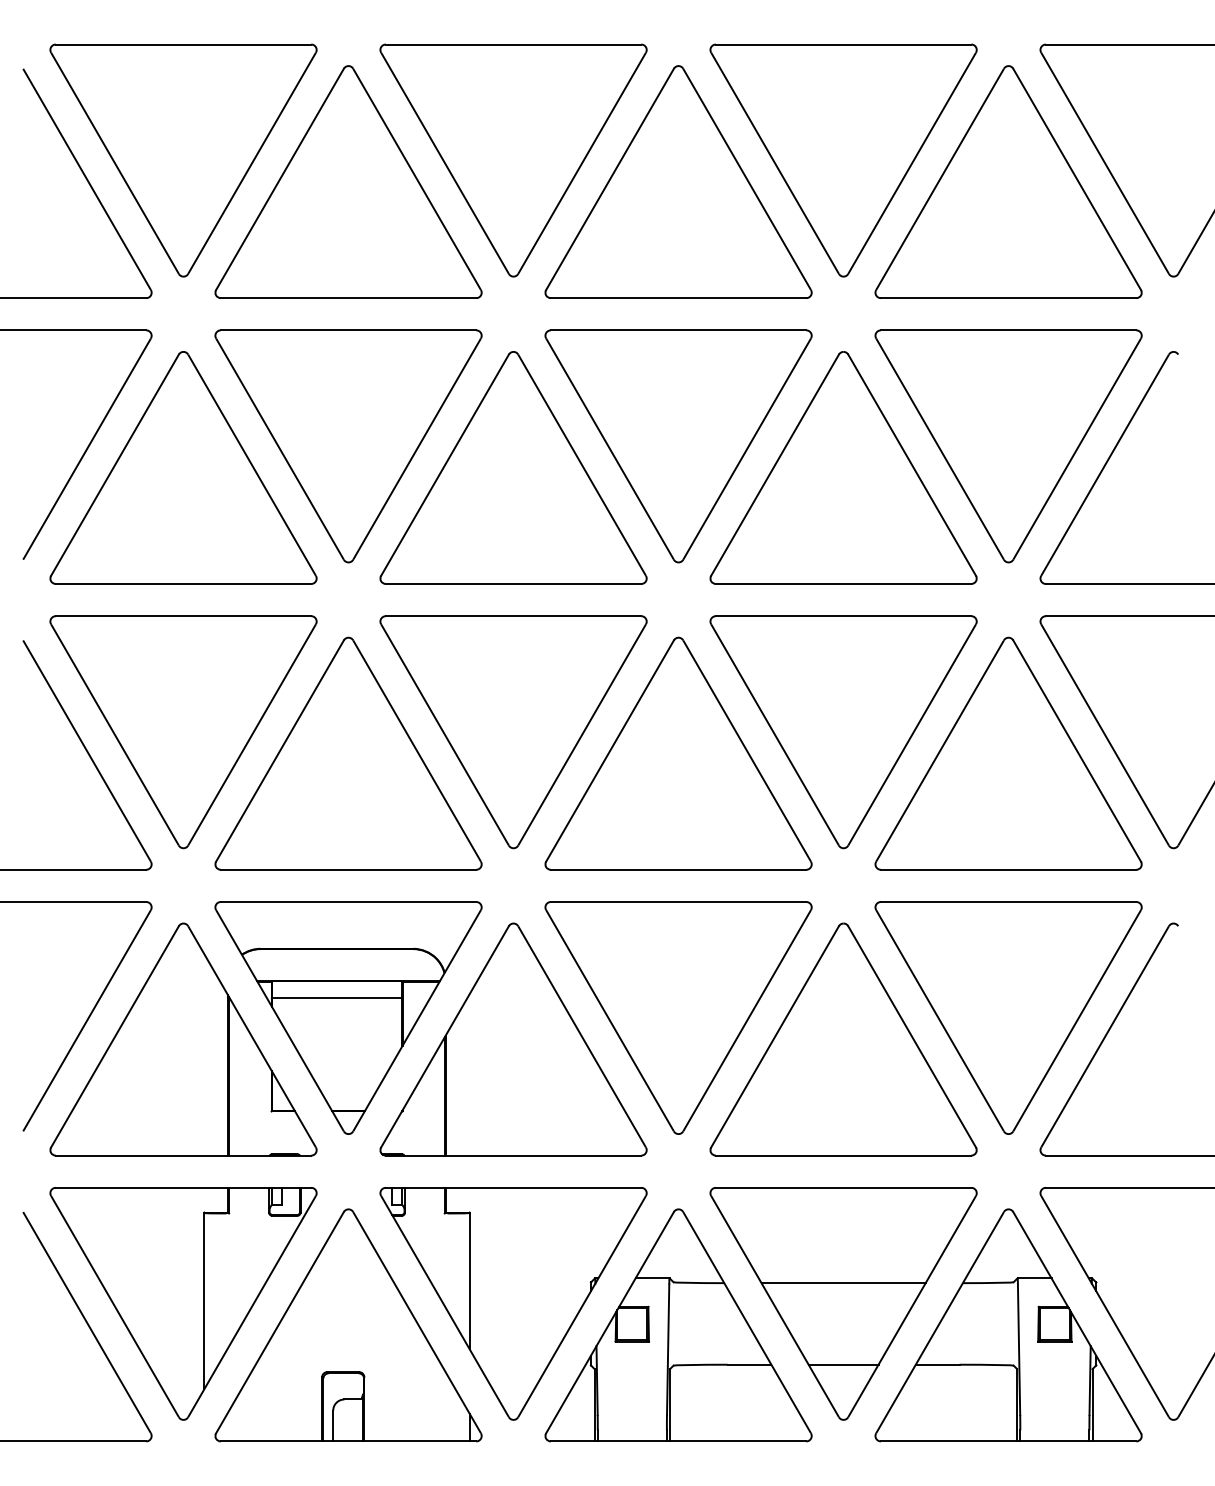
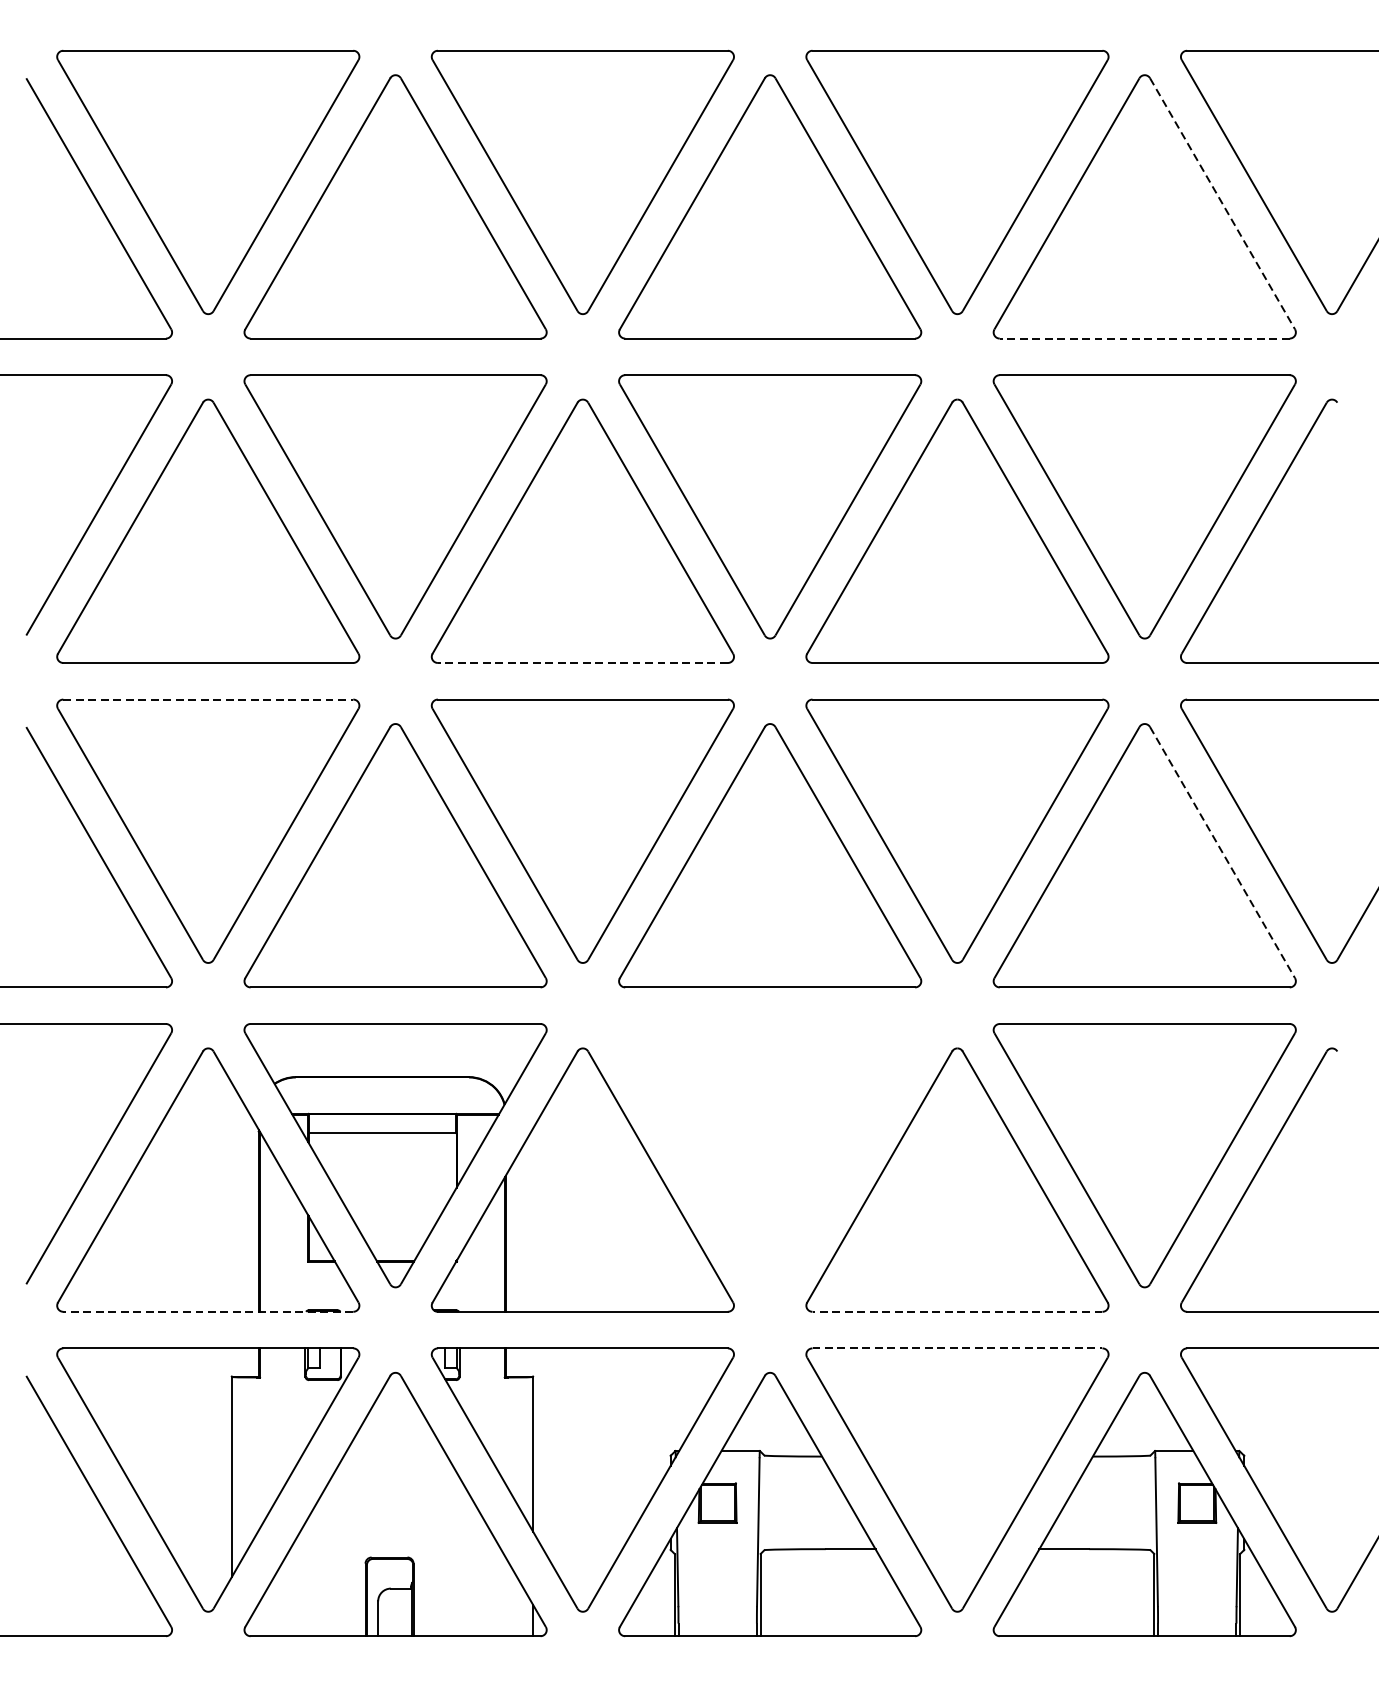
line: (1077, 179) -> (1222, 203), solid -> dashed
line: (1008, 298) -> (1144, 338), solid -> dashed
line: (513, 583) -> (582, 662), solid -> dashed
line: (183, 616) -> (208, 699), solid -> dashed
line: (1077, 751) -> (1222, 853), solid -> dashed
part: (678, 1017) -> (770, 1155), removed
line: (183, 1155) -> (208, 1311), solid -> dashed
line: (843, 1155) -> (957, 1311), solid -> dashed
line: (843, 1187) -> (957, 1348), solid -> dashed
line: (843, 1283) -> (957, 1456), removed
line: (843, 1364) -> (957, 1548), removed

